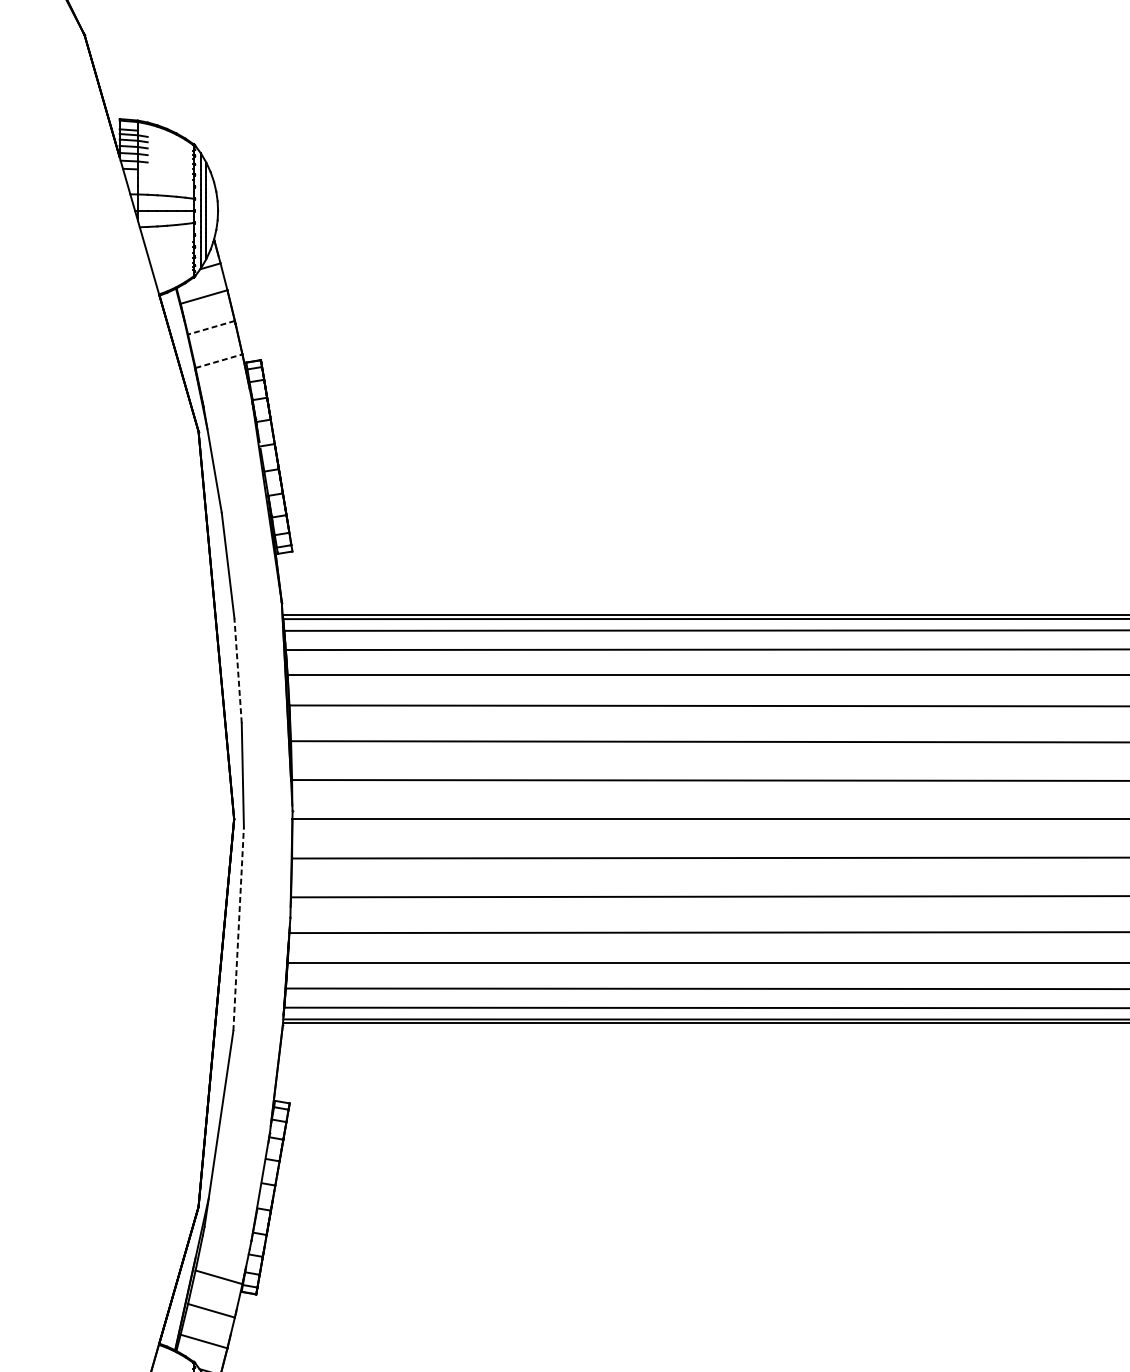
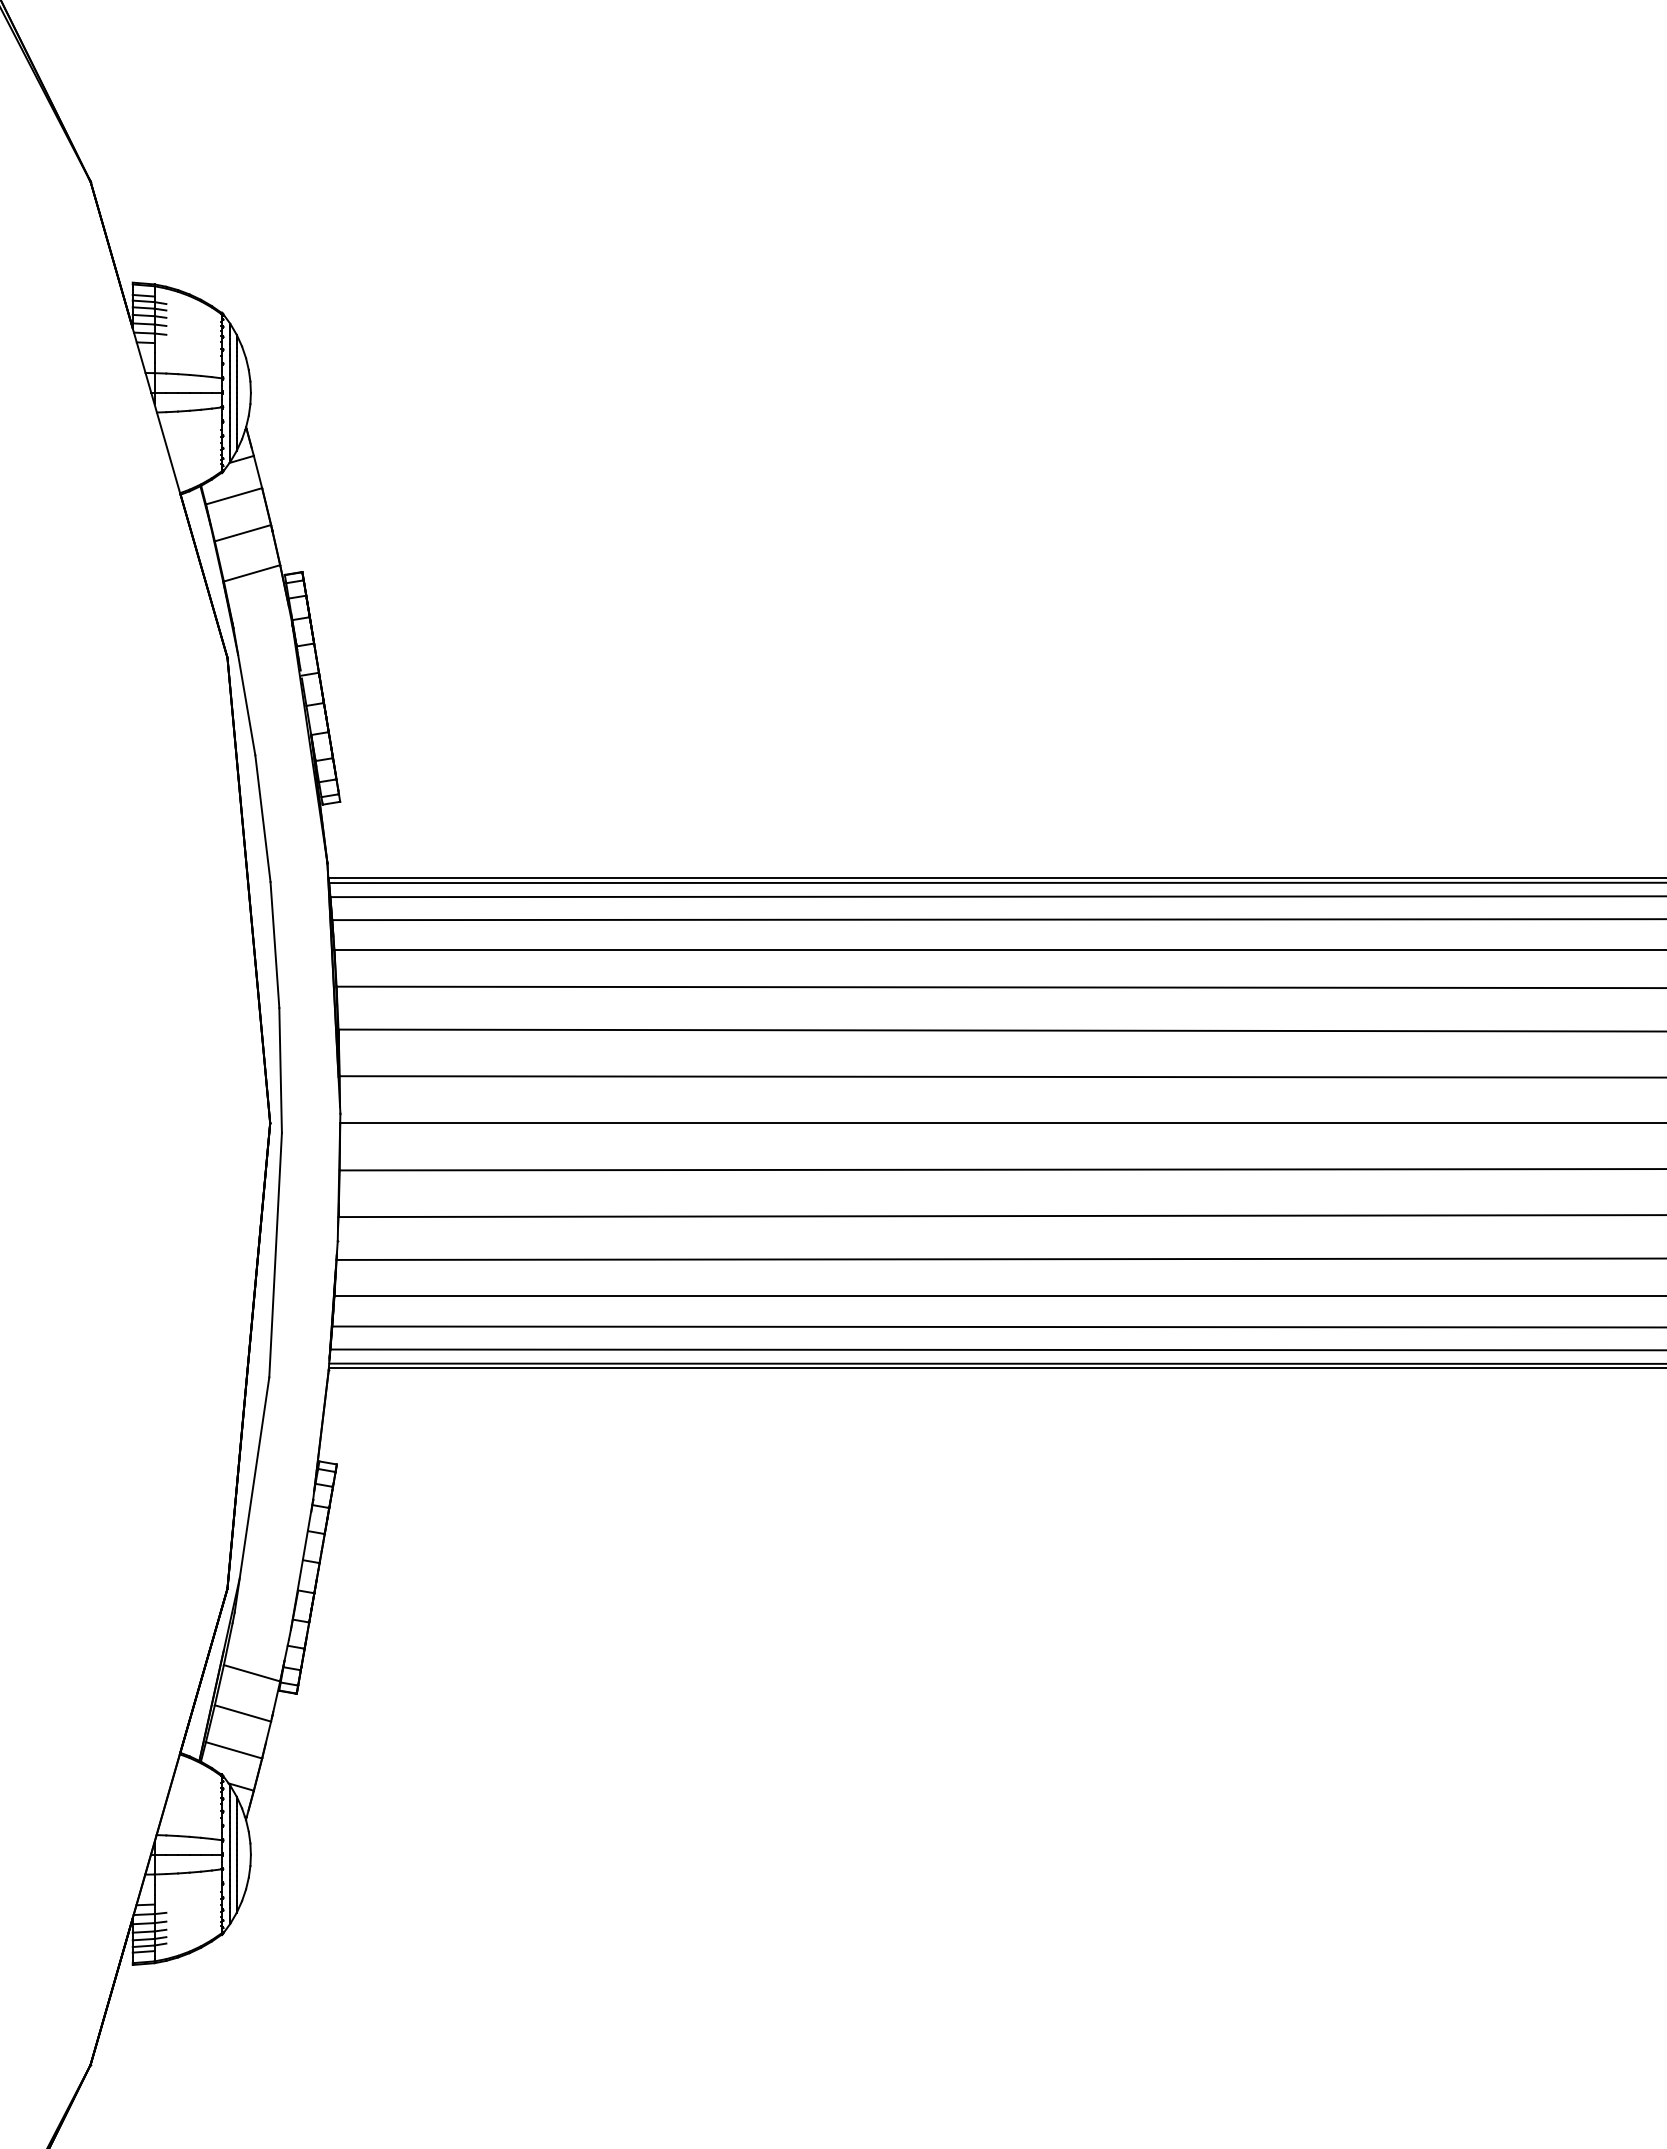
line: (211, 328) -> (242, 533), dashed -> solid
line: (219, 361) -> (252, 573), dashed -> solid
line: (237, 670) -> (274, 944), dashed -> solid
line: (238, 928) -> (275, 1254), dashed -> solid

